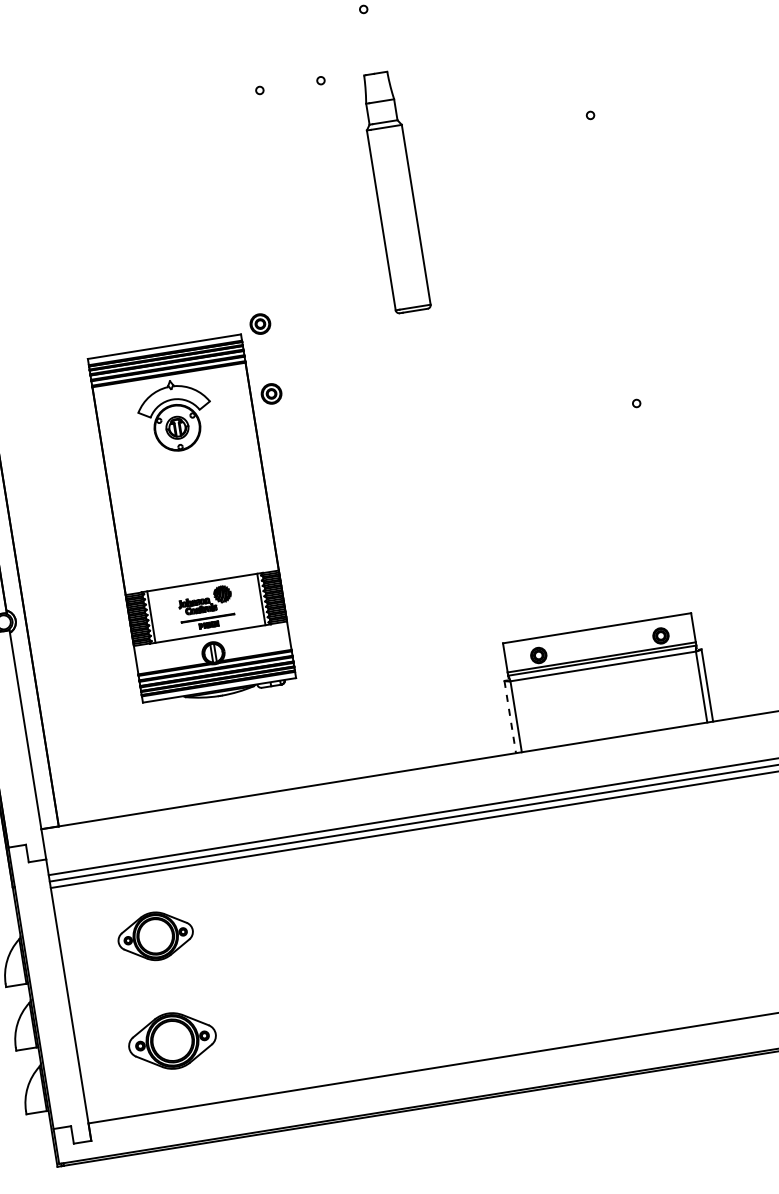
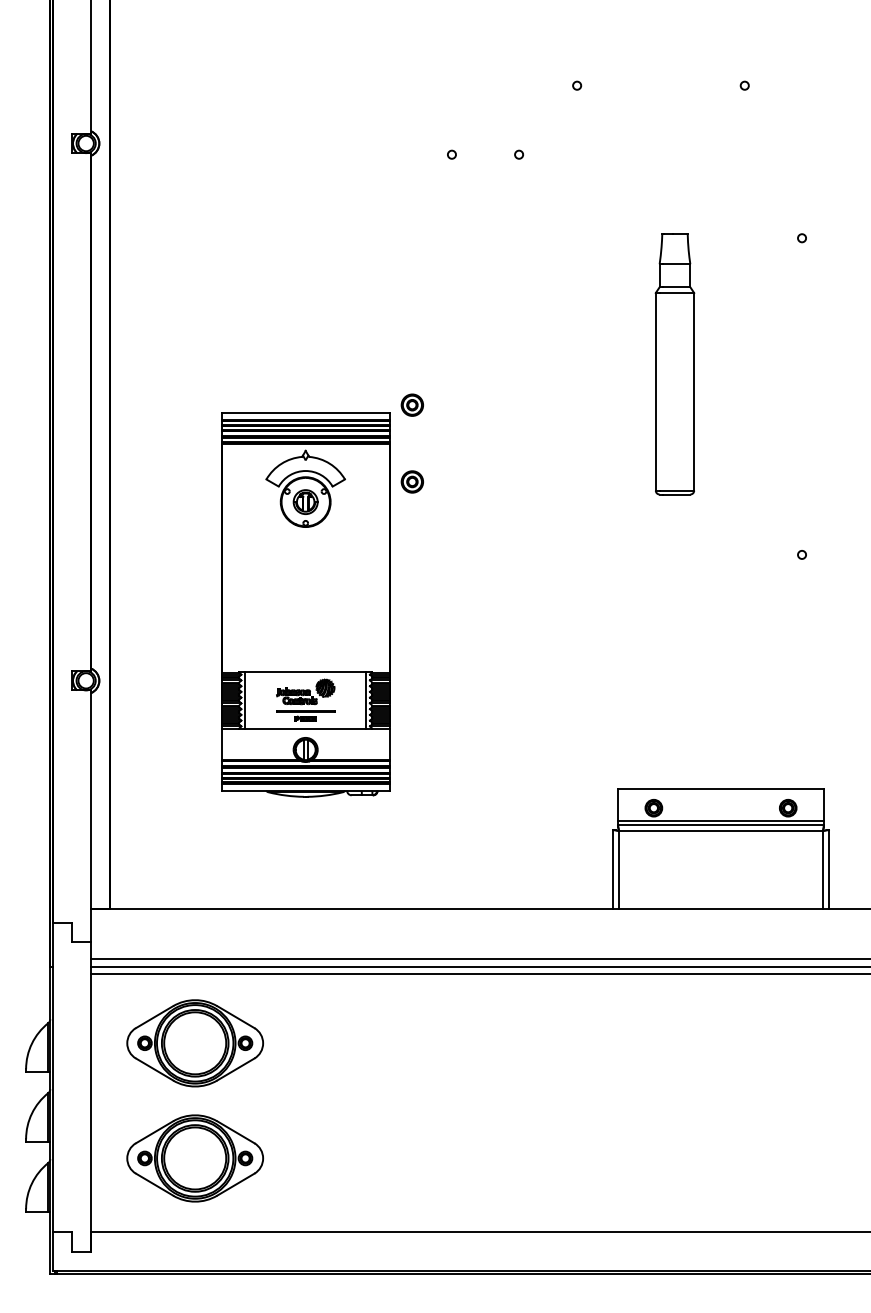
part: (394, 192) -> (674, 364), moved
line: (510, 717) -> (612, 869), dashed -> solid
part: (155, 936) -> (194, 1043), size x1.67
part: (171, 1041) -> (194, 1158), size x1.43

